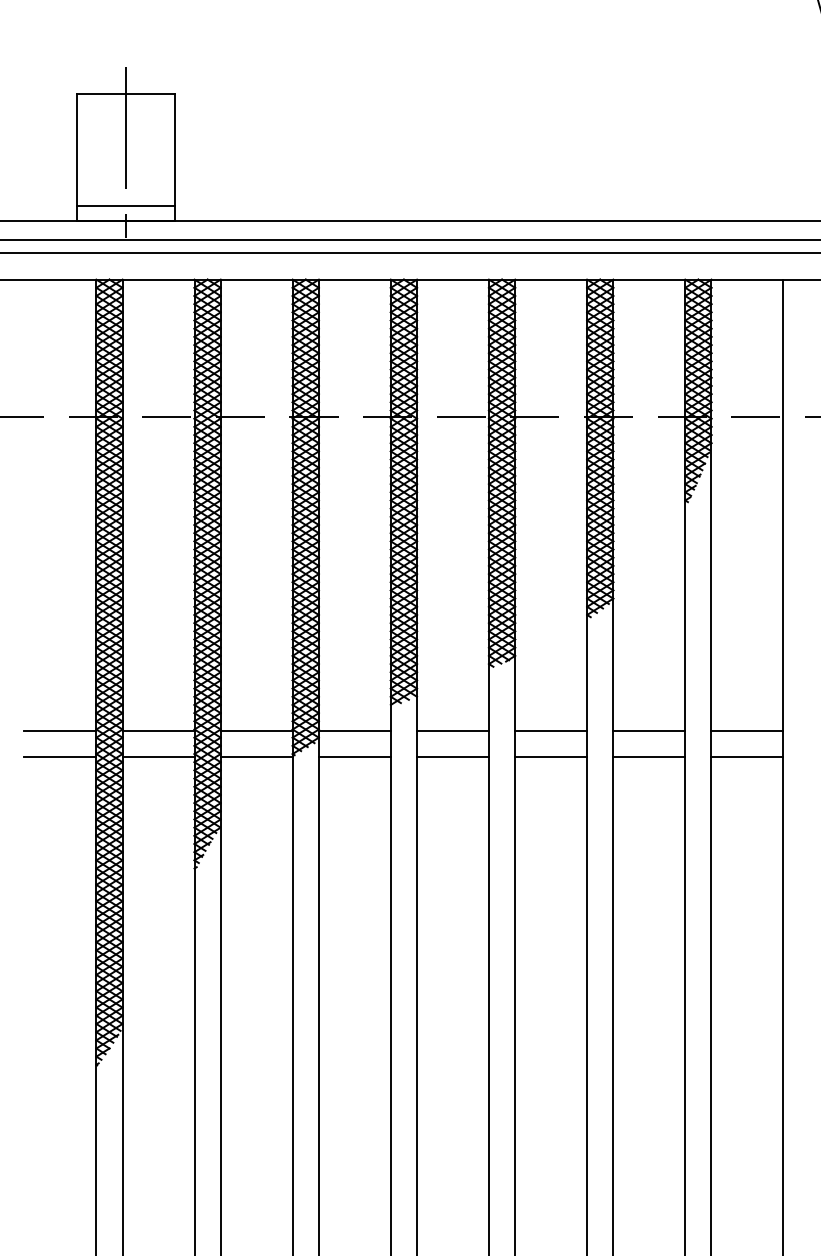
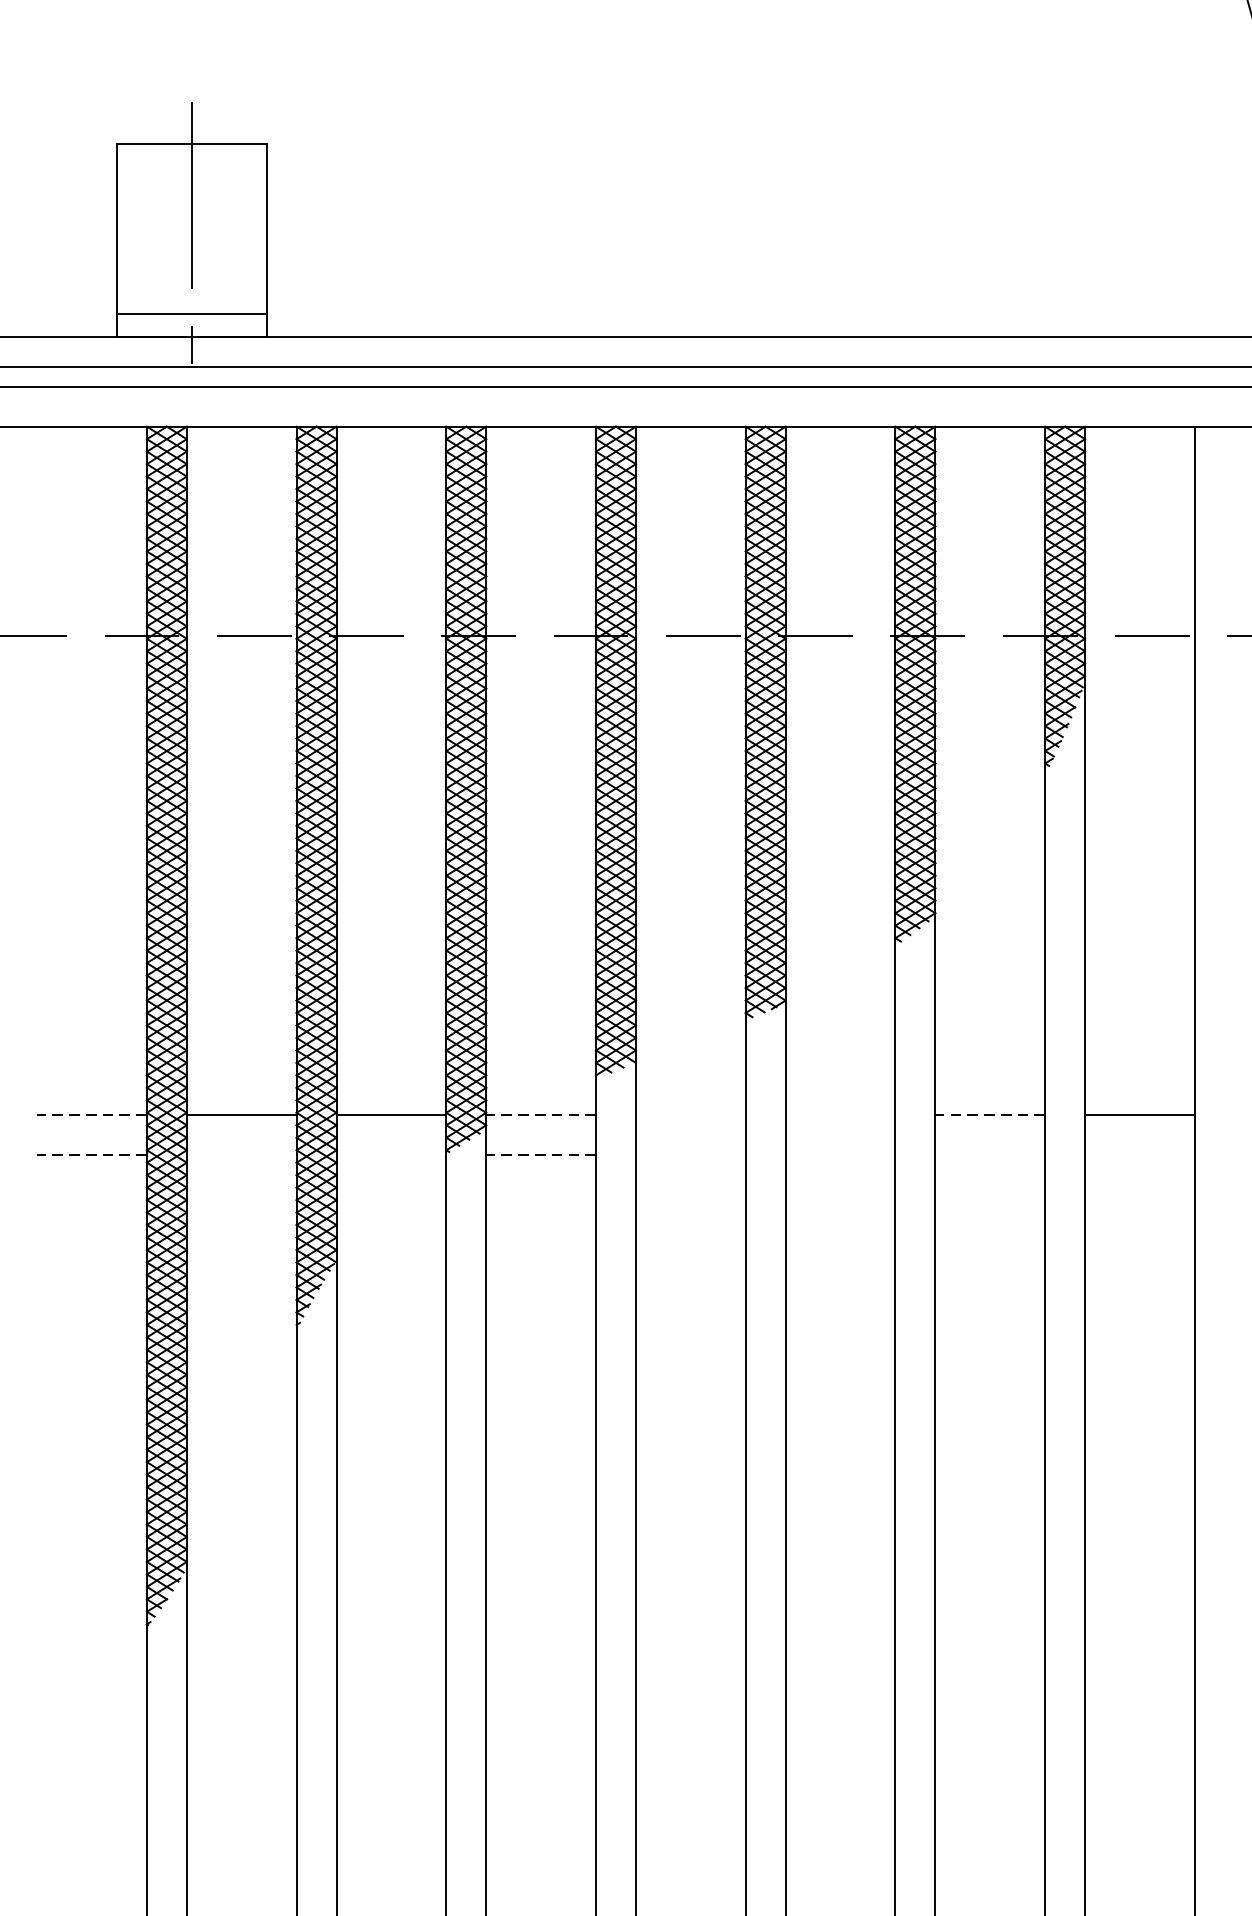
line: (60, 731) -> (92, 1115), solid -> dashed
line: (354, 731) -> (540, 1115), solid -> dashed
line: (453, 731) -> (691, 1115), removed
line: (551, 731) -> (841, 1115), removed
line: (649, 731) -> (990, 1115), solid -> dashed
line: (60, 757) -> (92, 1155), solid -> dashed
line: (158, 757) -> (241, 1155), removed
line: (256, 757) -> (391, 1155), removed
line: (354, 757) -> (540, 1155), solid -> dashed
line: (453, 757) -> (691, 1155), removed
line: (551, 757) -> (841, 1155), removed
line: (649, 757) -> (990, 1155), removed
line: (747, 757) -> (1139, 1155), removed

